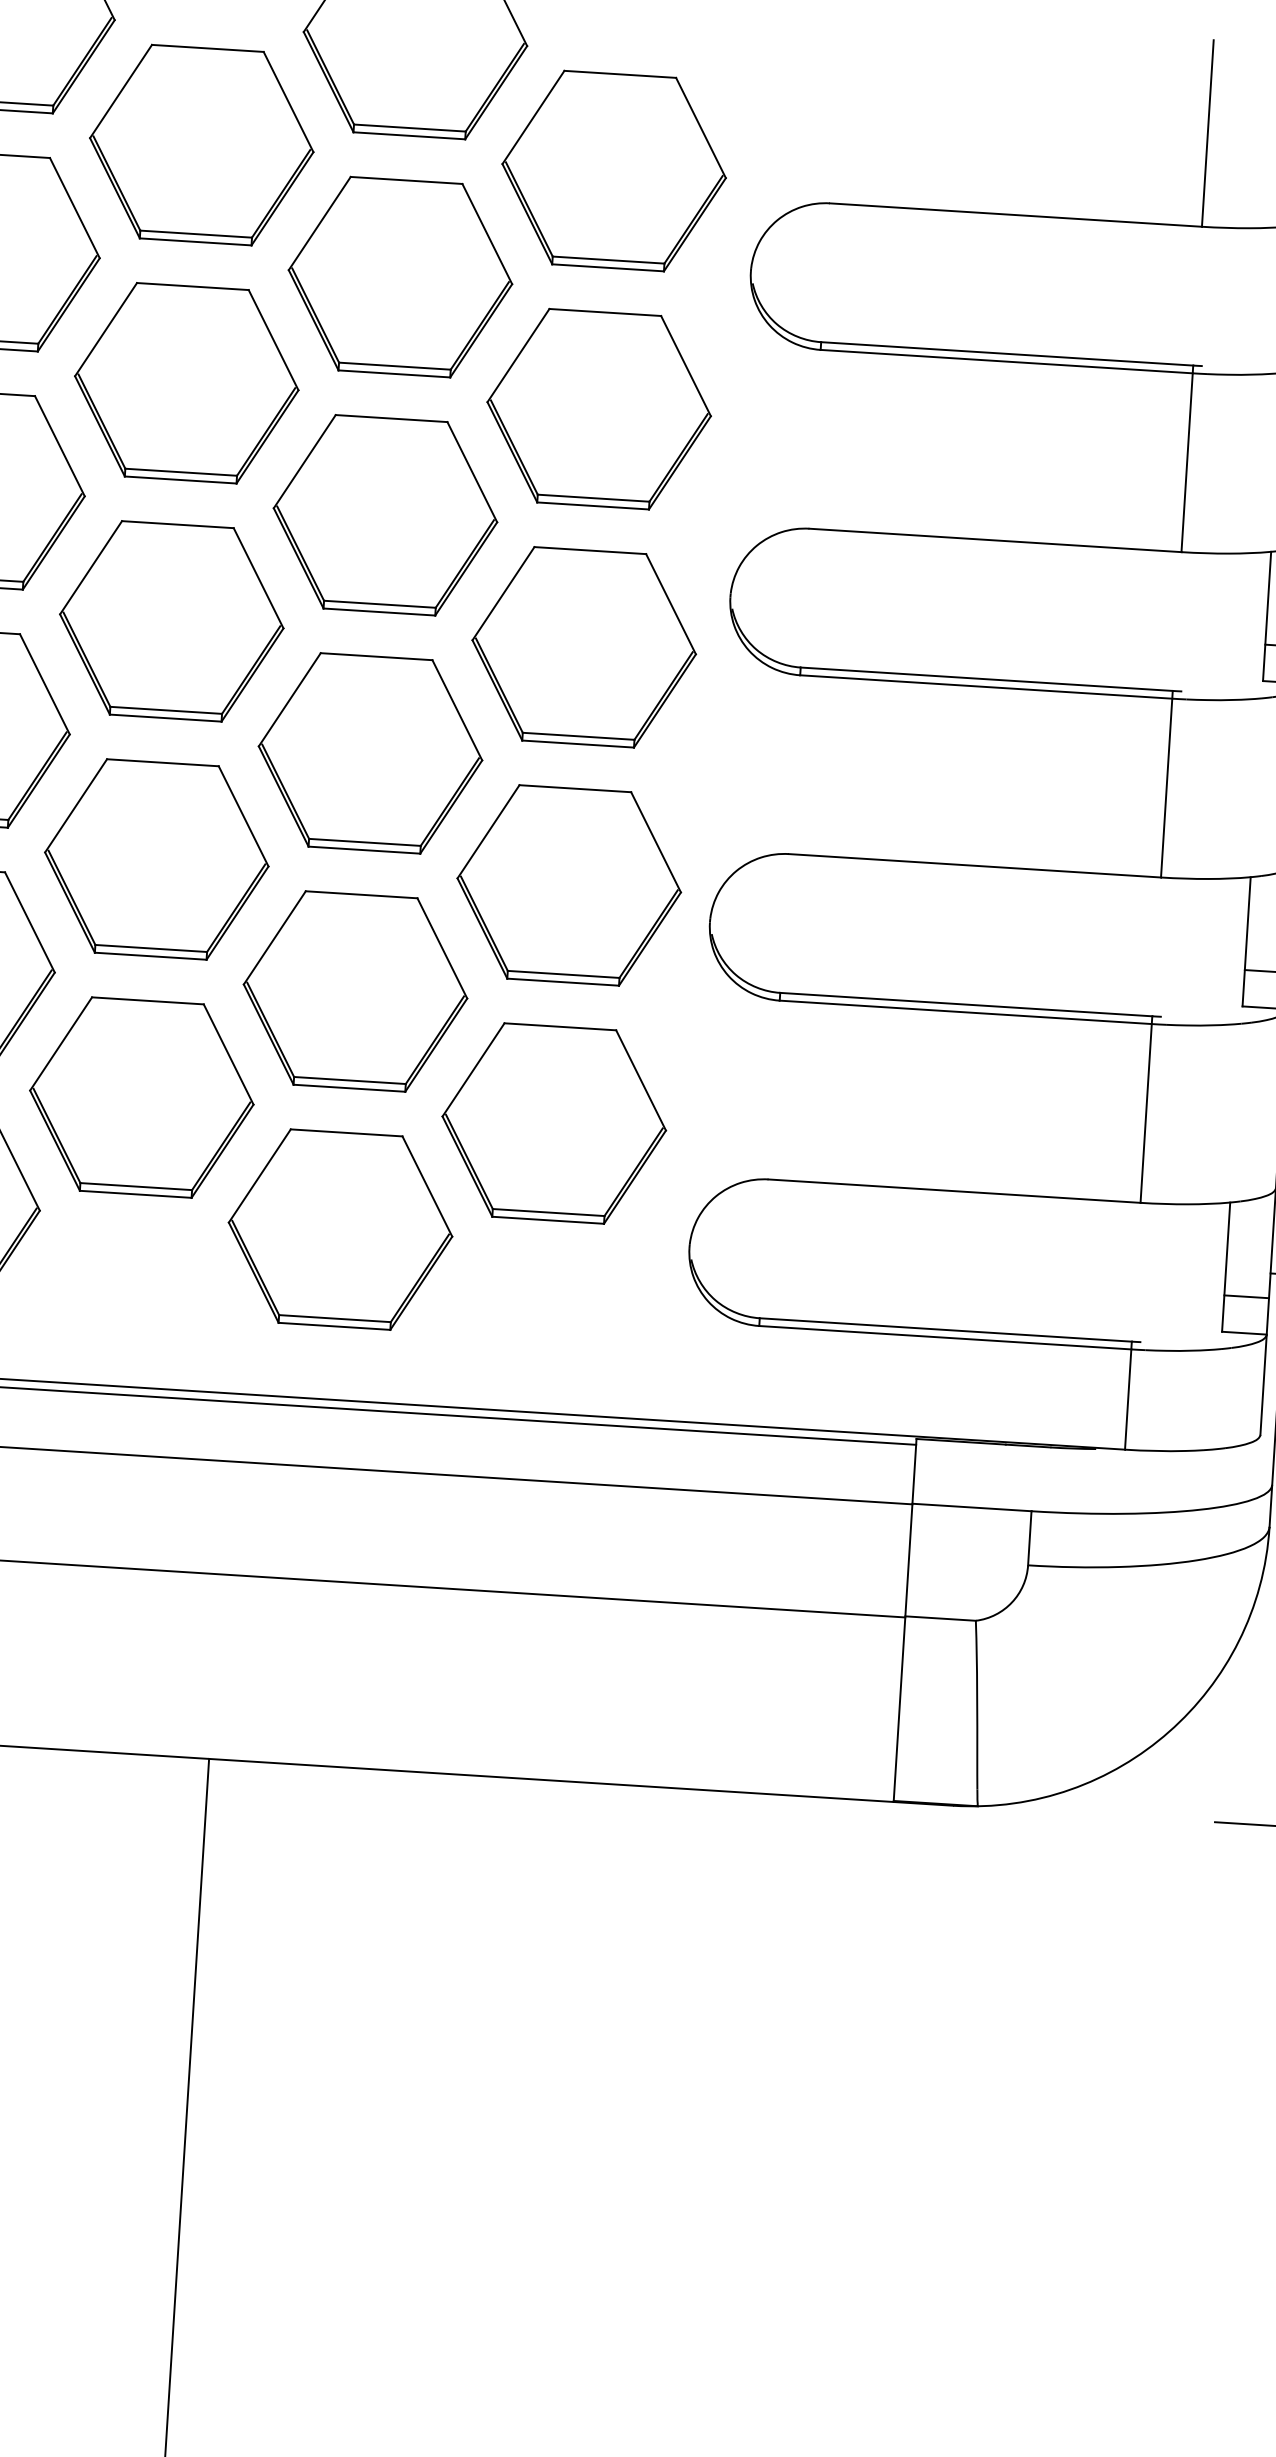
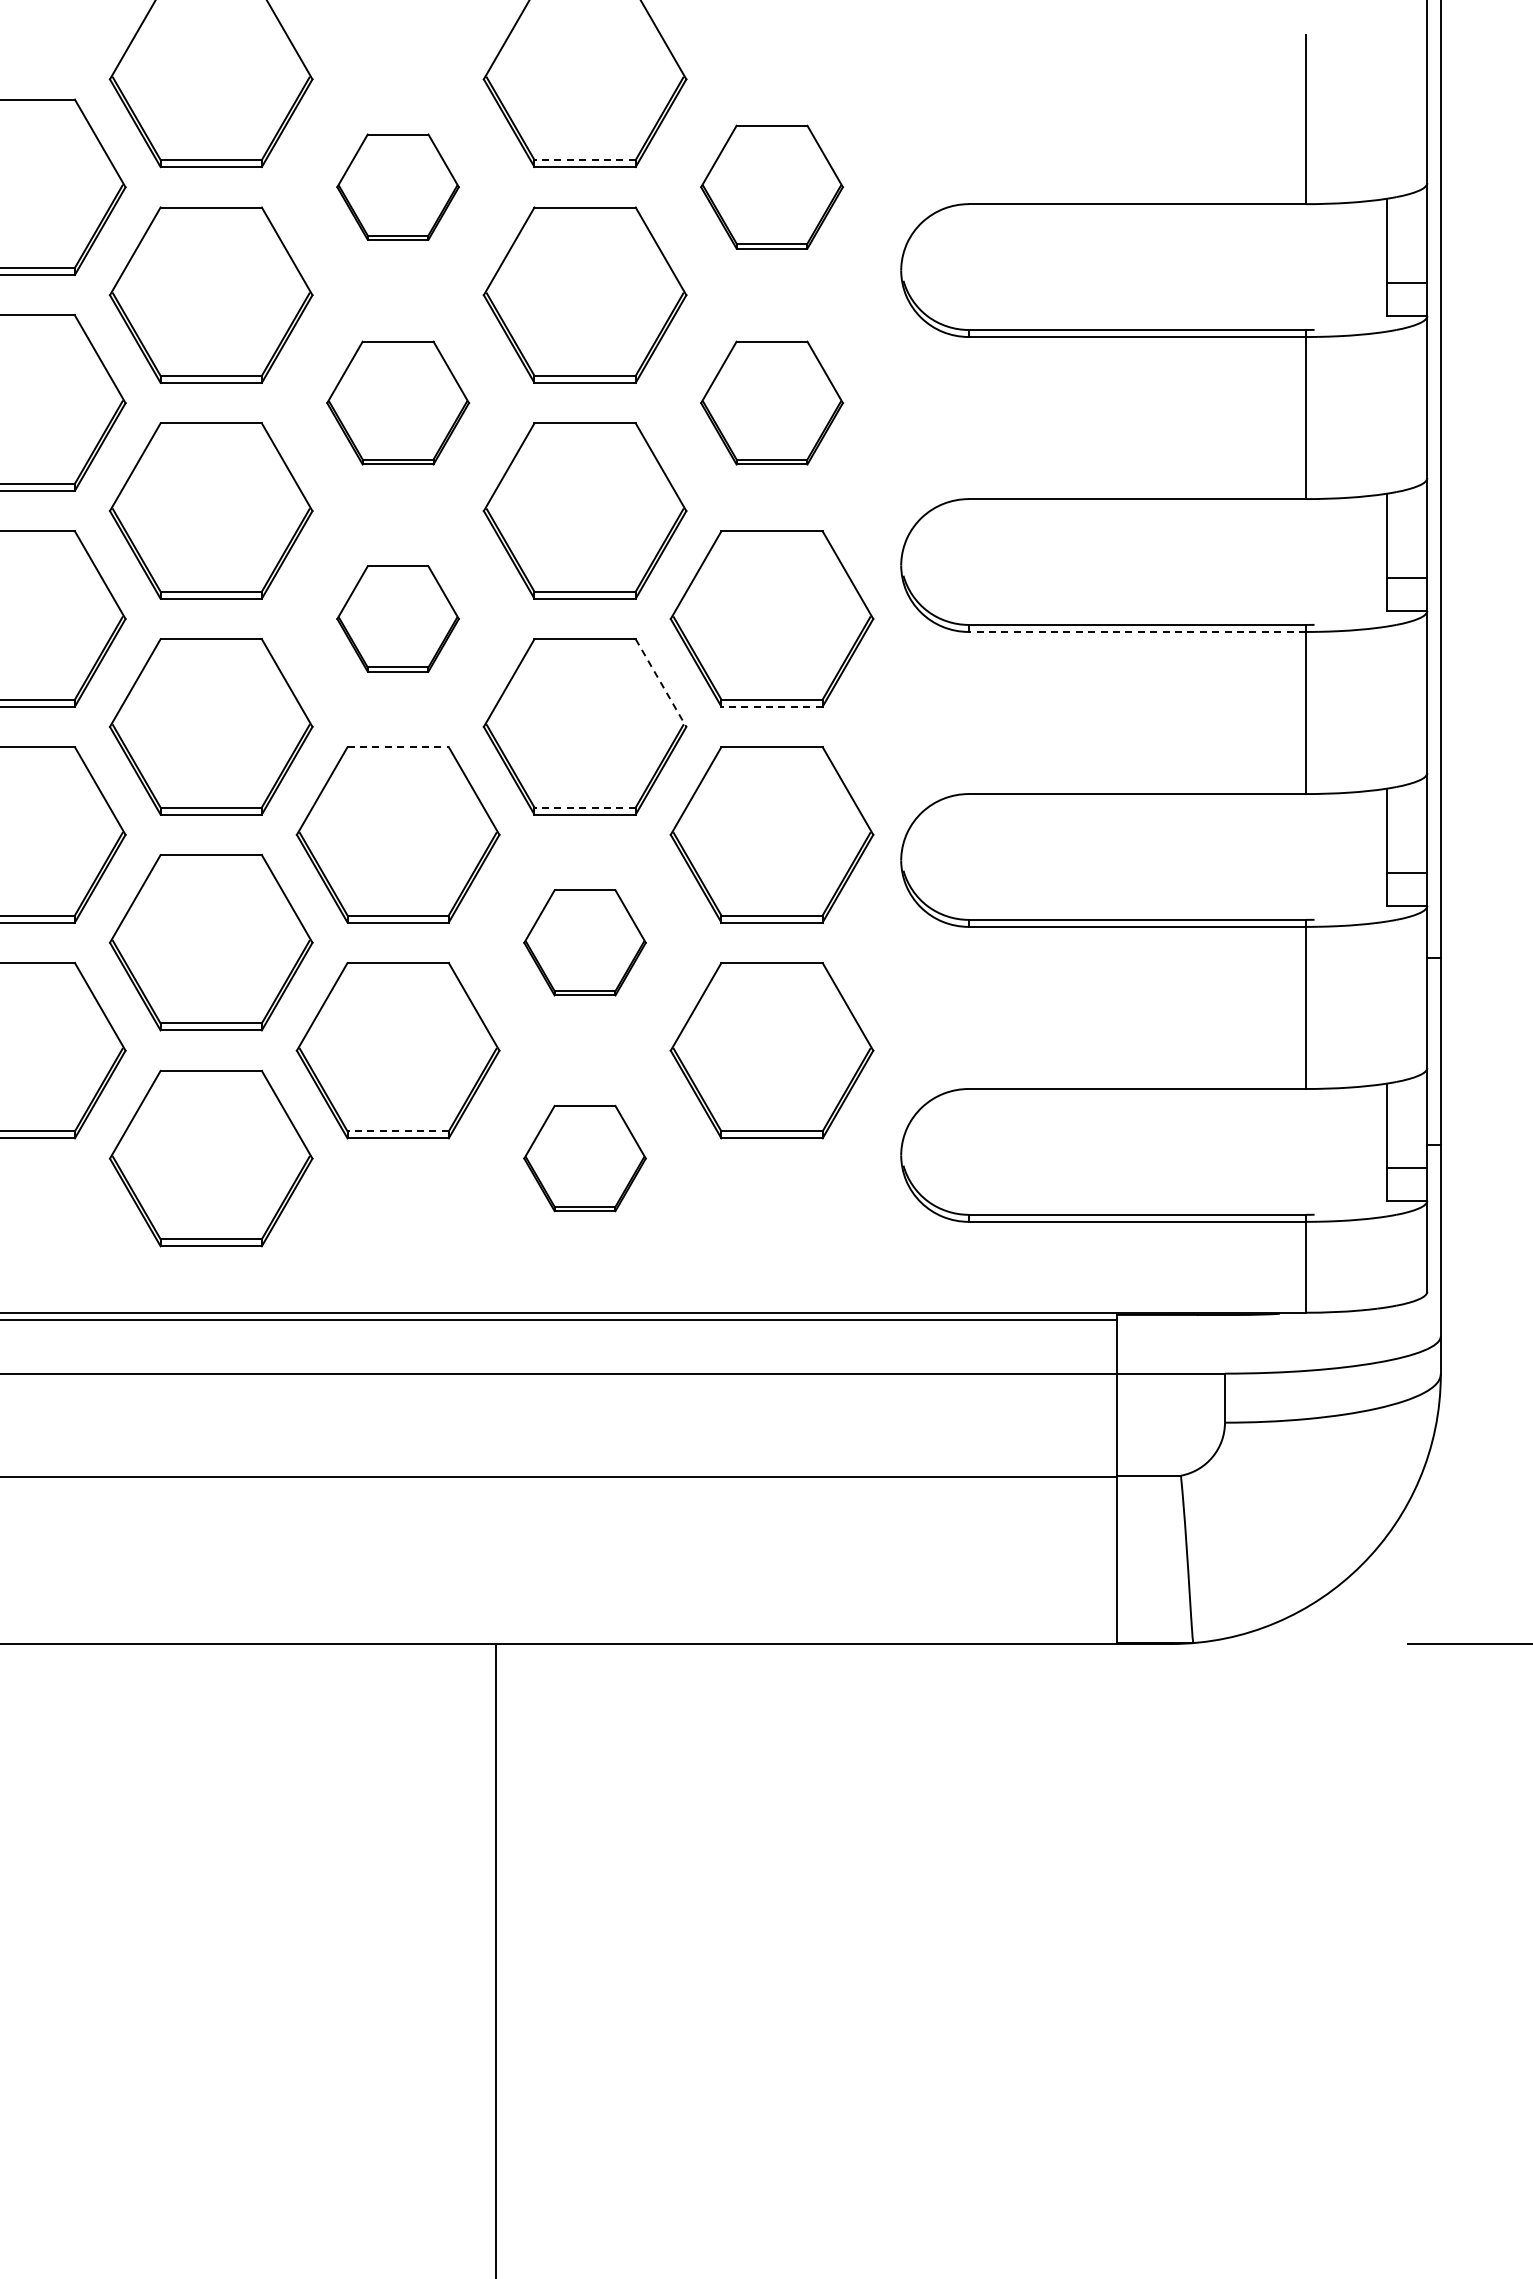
line: (410, 128) -> (585, 160), solid -> dashed
part: (201, 144) -> (397, 186), size x0.6
part: (613, 170) -> (771, 186), size x0.7
part: (186, 382) -> (397, 402), size x0.7
part: (598, 408) -> (771, 402), size x0.7
part: (171, 620) -> (397, 618), size x0.6
line: (986, 686) -> (1137, 631), solid -> dashed
line: (457, 710) -> (661, 683), solid -> dashed
line: (578, 743) -> (772, 706), solid -> dashed
line: (163, 763) -> (398, 747), solid -> dashed
line: (365, 842) -> (585, 807), solid -> dashed
part: (354, 991) -> (584, 942), size x0.6
line: (136, 1186) -> (398, 1131), solid -> dashed
part: (339, 1229) -> (584, 1158), size x0.6

